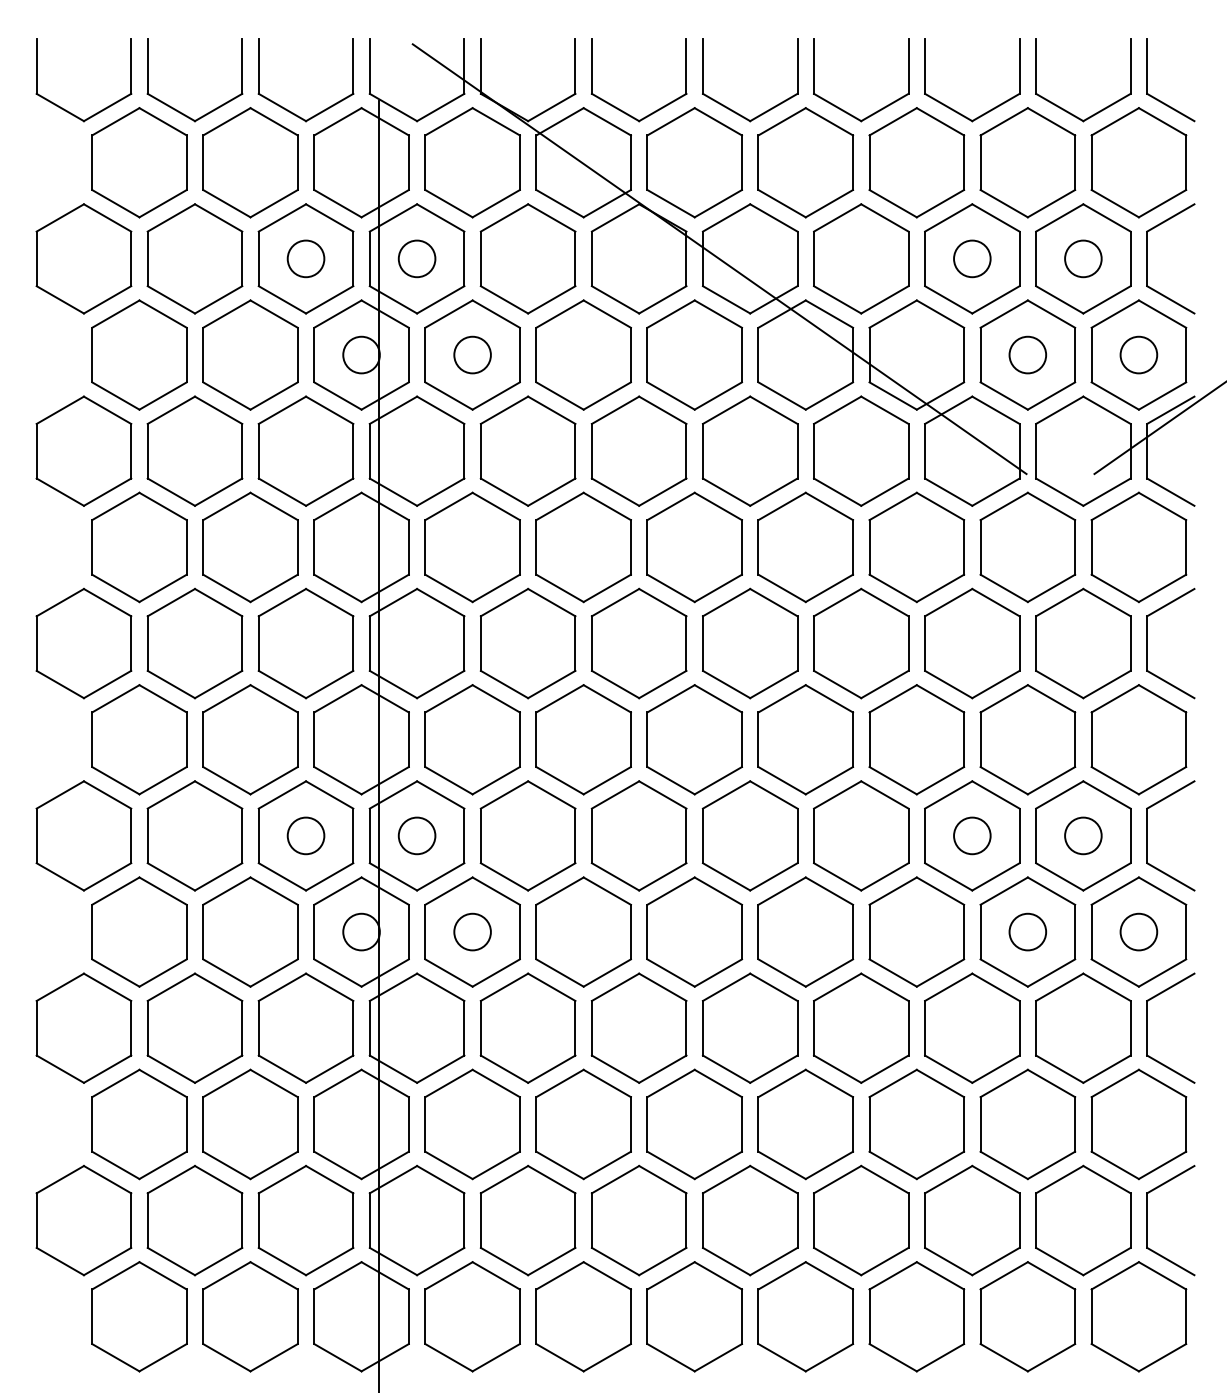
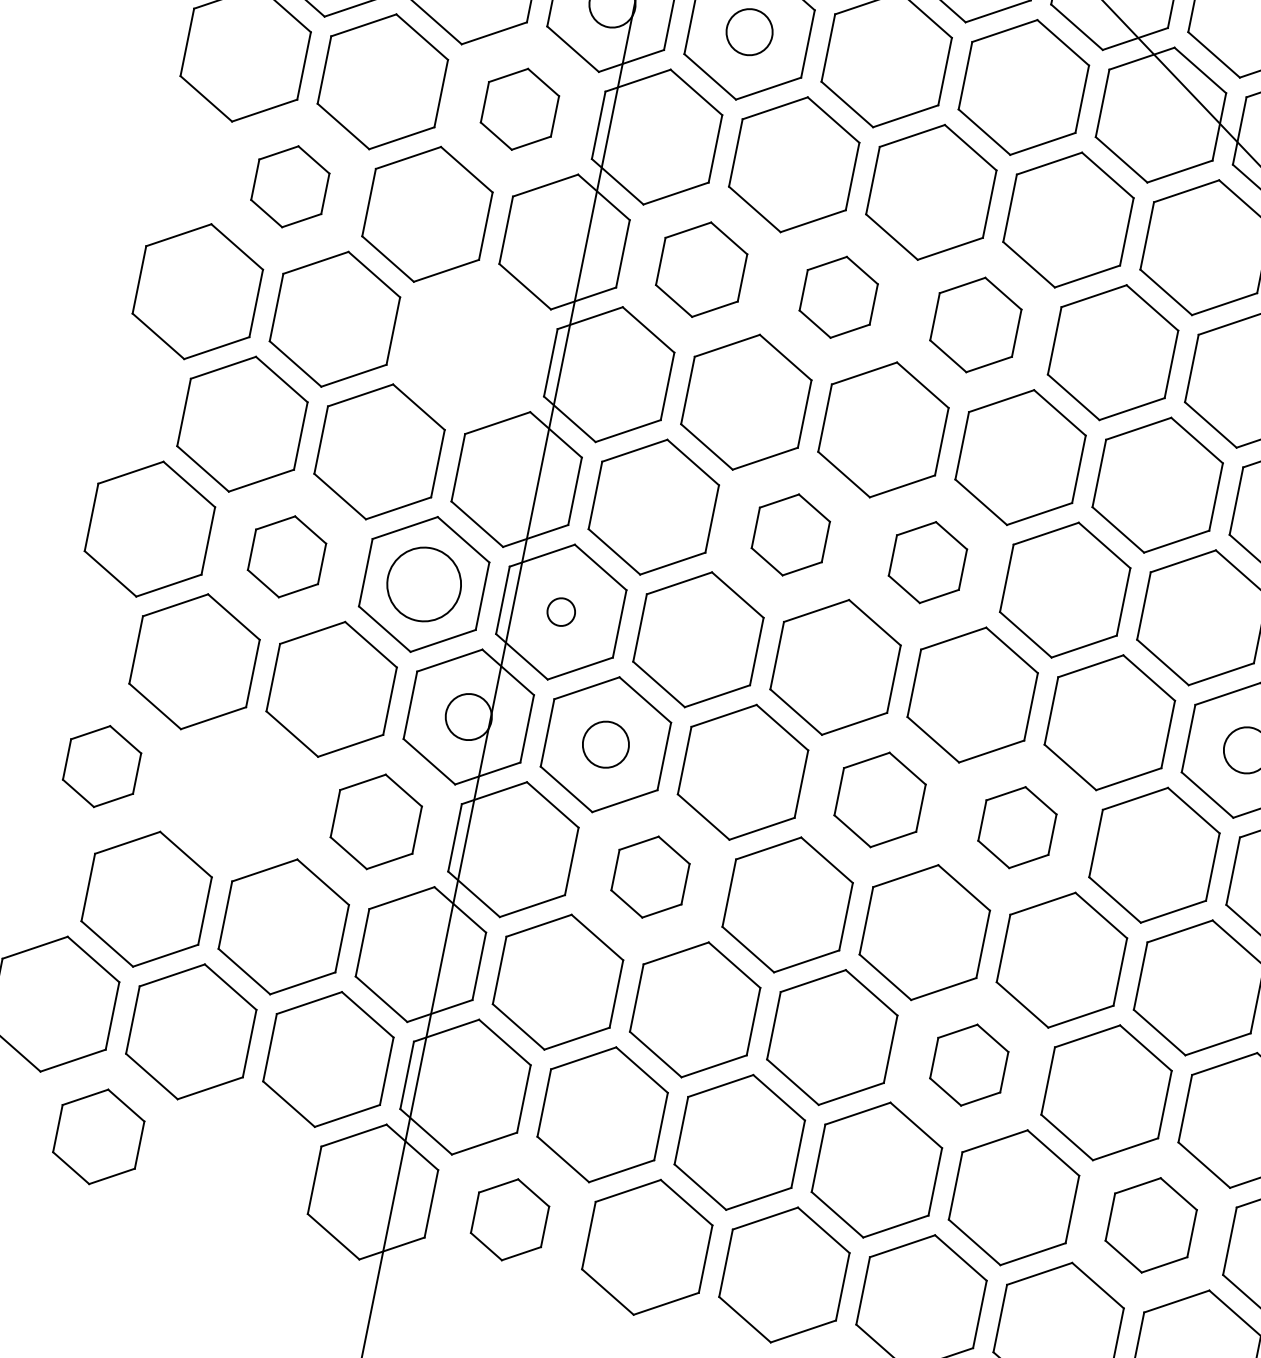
part: (305, 450) -> (519, 108), size x0.6
part: (139, 547) -> (290, 186), size x0.6
part: (472, 547) -> (701, 269), size x0.7
part: (583, 547) -> (838, 297), size x0.6
part: (694, 547) -> (975, 325), size x0.7
part: (305, 643) -> (471, 346), removed
part: (583, 739) -> (790, 534), size x0.6
part: (694, 739) -> (927, 562), size x0.6
part: (194, 835) -> (286, 556), size x0.6
circle: (305, 835) -> (423, 583), size x1.6
circle: (416, 835) -> (560, 611), size x0.6
part: (694, 931) -> (880, 799), size x0.7
part: (805, 931) -> (1017, 826), size x0.6
part: (83, 1027) -> (101, 765), size x0.6
part: (194, 1027) -> (238, 793), removed
part: (305, 1027) -> (375, 820), size x0.7
part: (527, 1027) -> (649, 876), size x0.6
part: (805, 1124) -> (969, 1065), size x0.6
part: (972, 1220) -> (1151, 1225), size x0.7
part: (139, 1316) -> (98, 1136), size x0.7
part: (250, 1316) -> (235, 1164), removed
part: (472, 1316) -> (510, 1219), size x0.6

